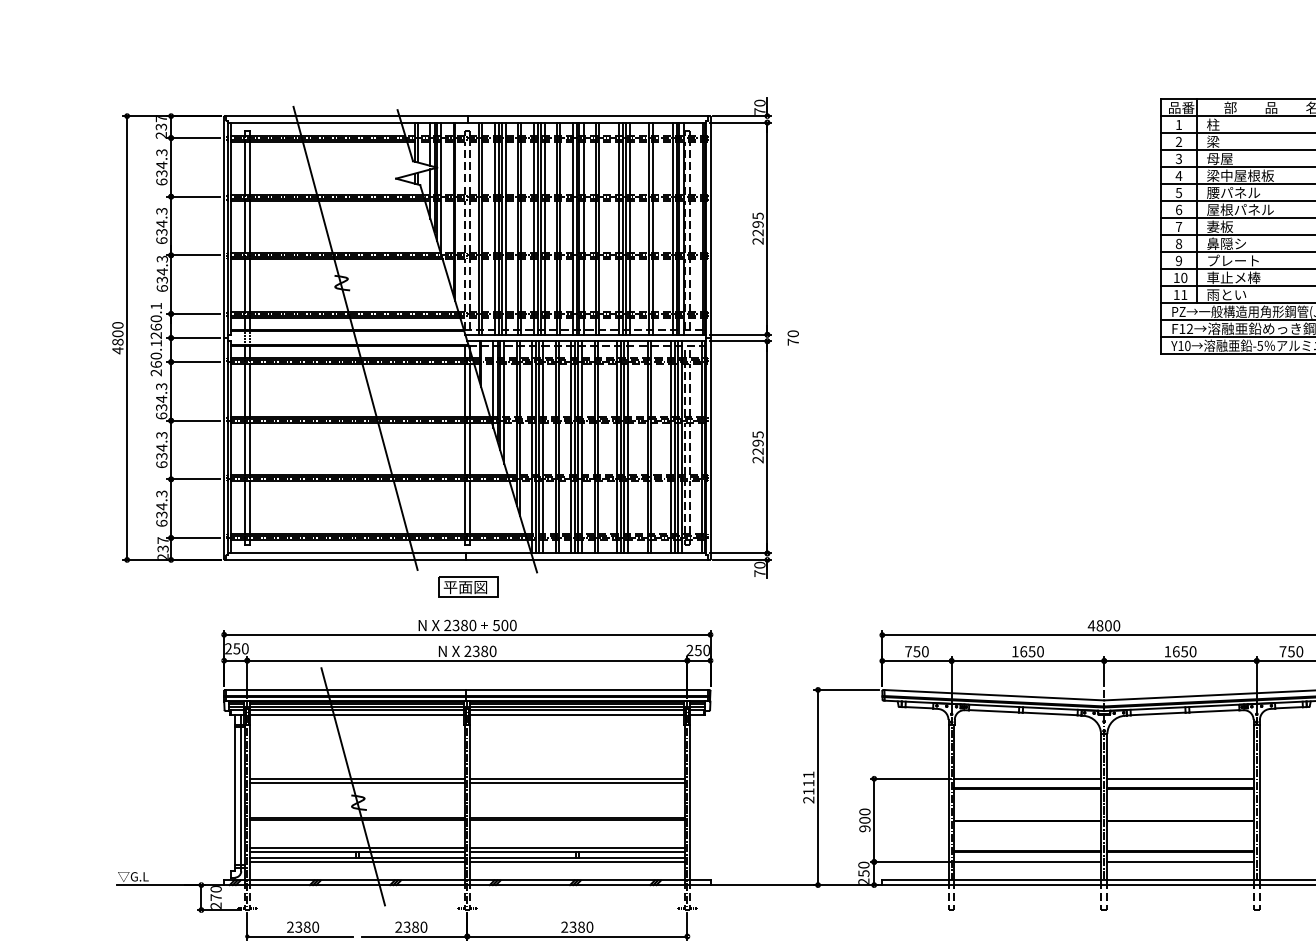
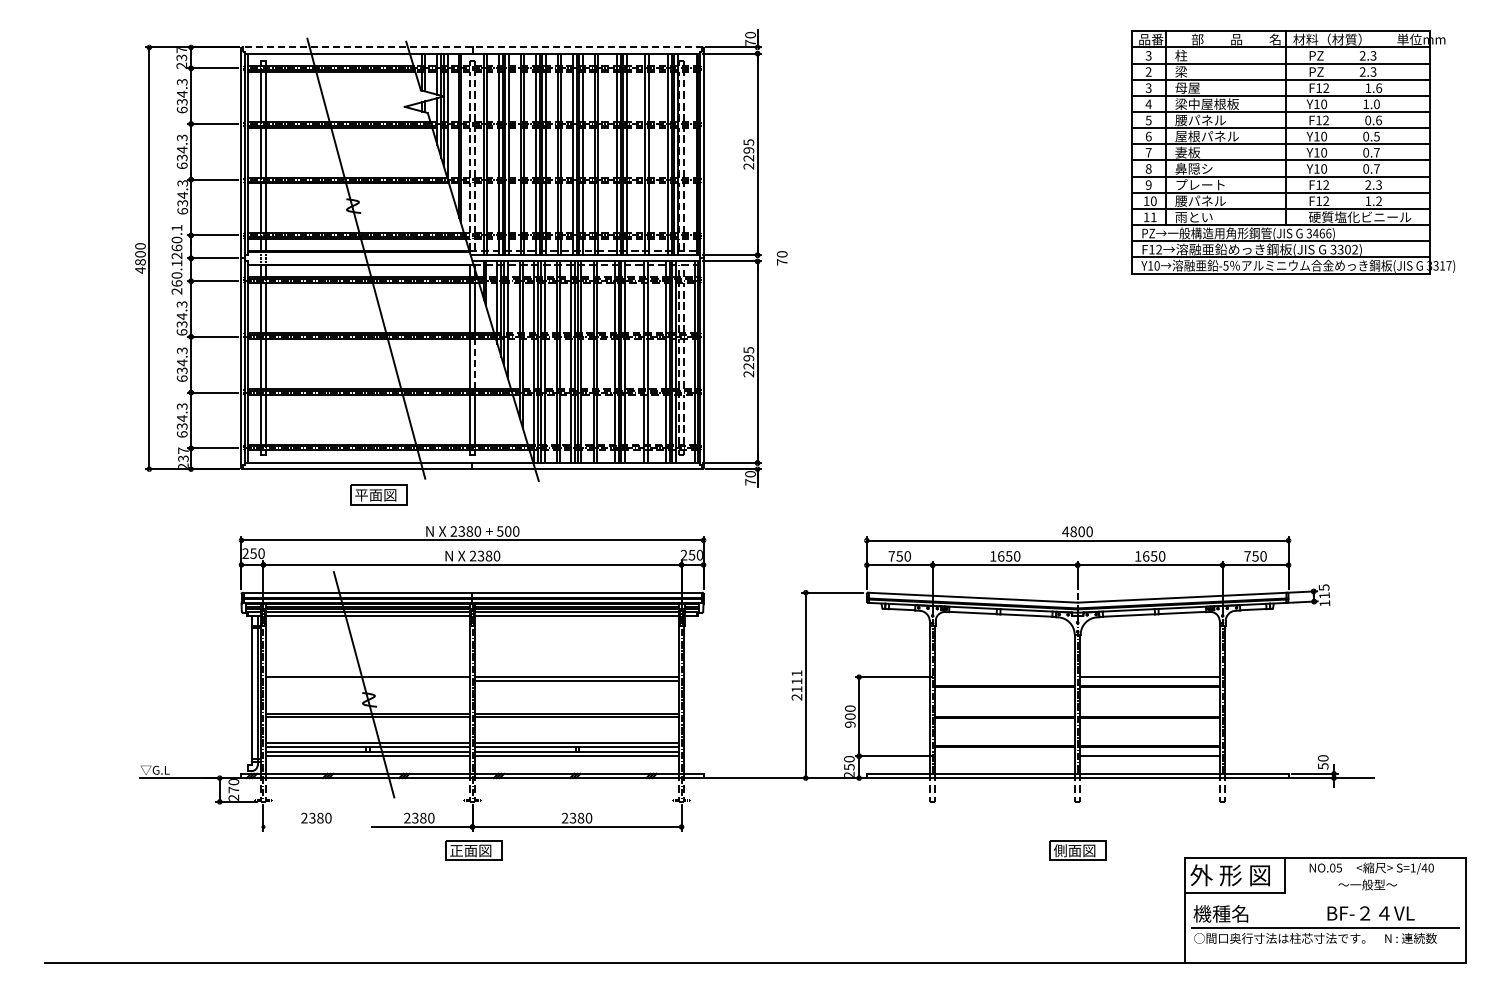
line: (467, 116) -> (472, 47), solid -> dashed
text: (1178, 124) -> (1148, 55), 1 -> 3
text: (1233, 277) -> (1200, 200), 車止メ棒 -> 腰パネル
line: (470, 448) -> (475, 363), solid -> dashed
part: (468, 586) -> (378, 494), moved
line: (1028, 779) -> (1005, 677), removed
line: (356, 783) -> (367, 681), removed
line: (1028, 862) -> (1005, 756), removed
line: (299, 937) -> (313, 827), removed

